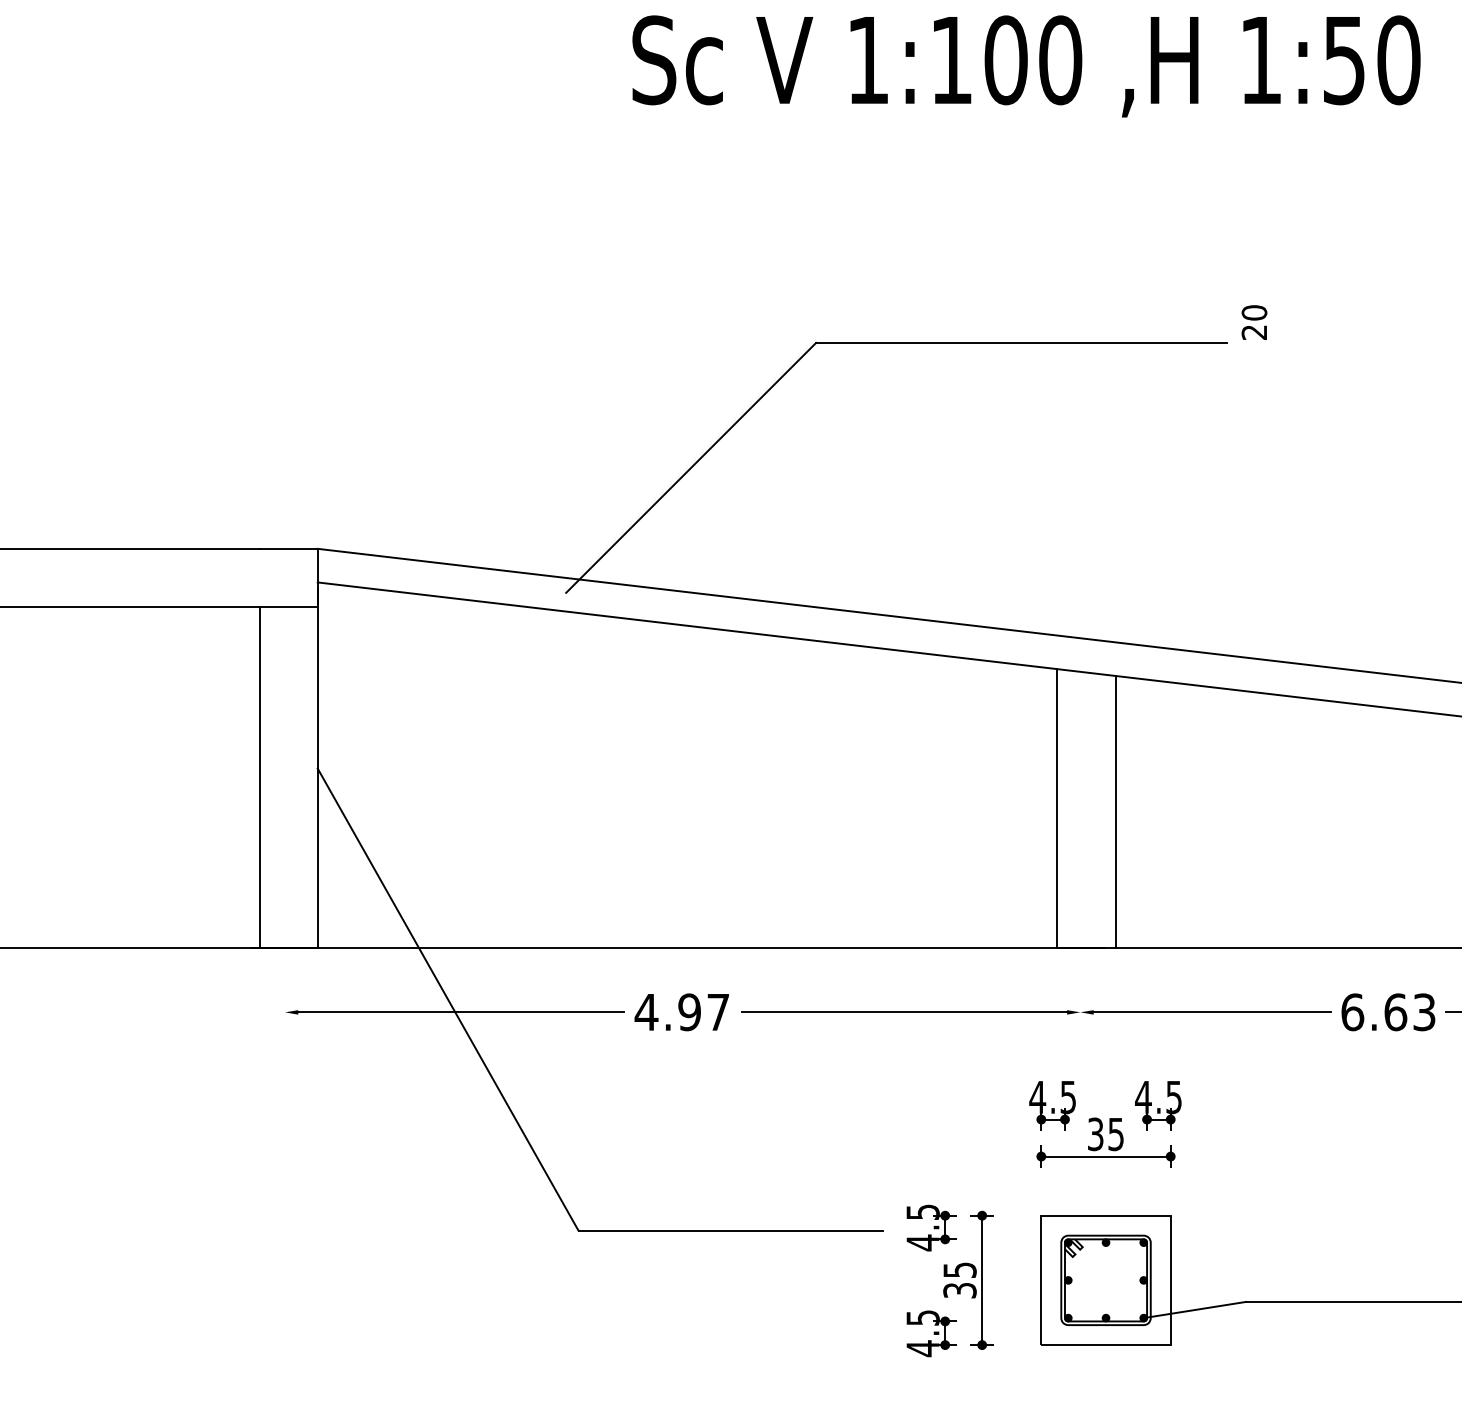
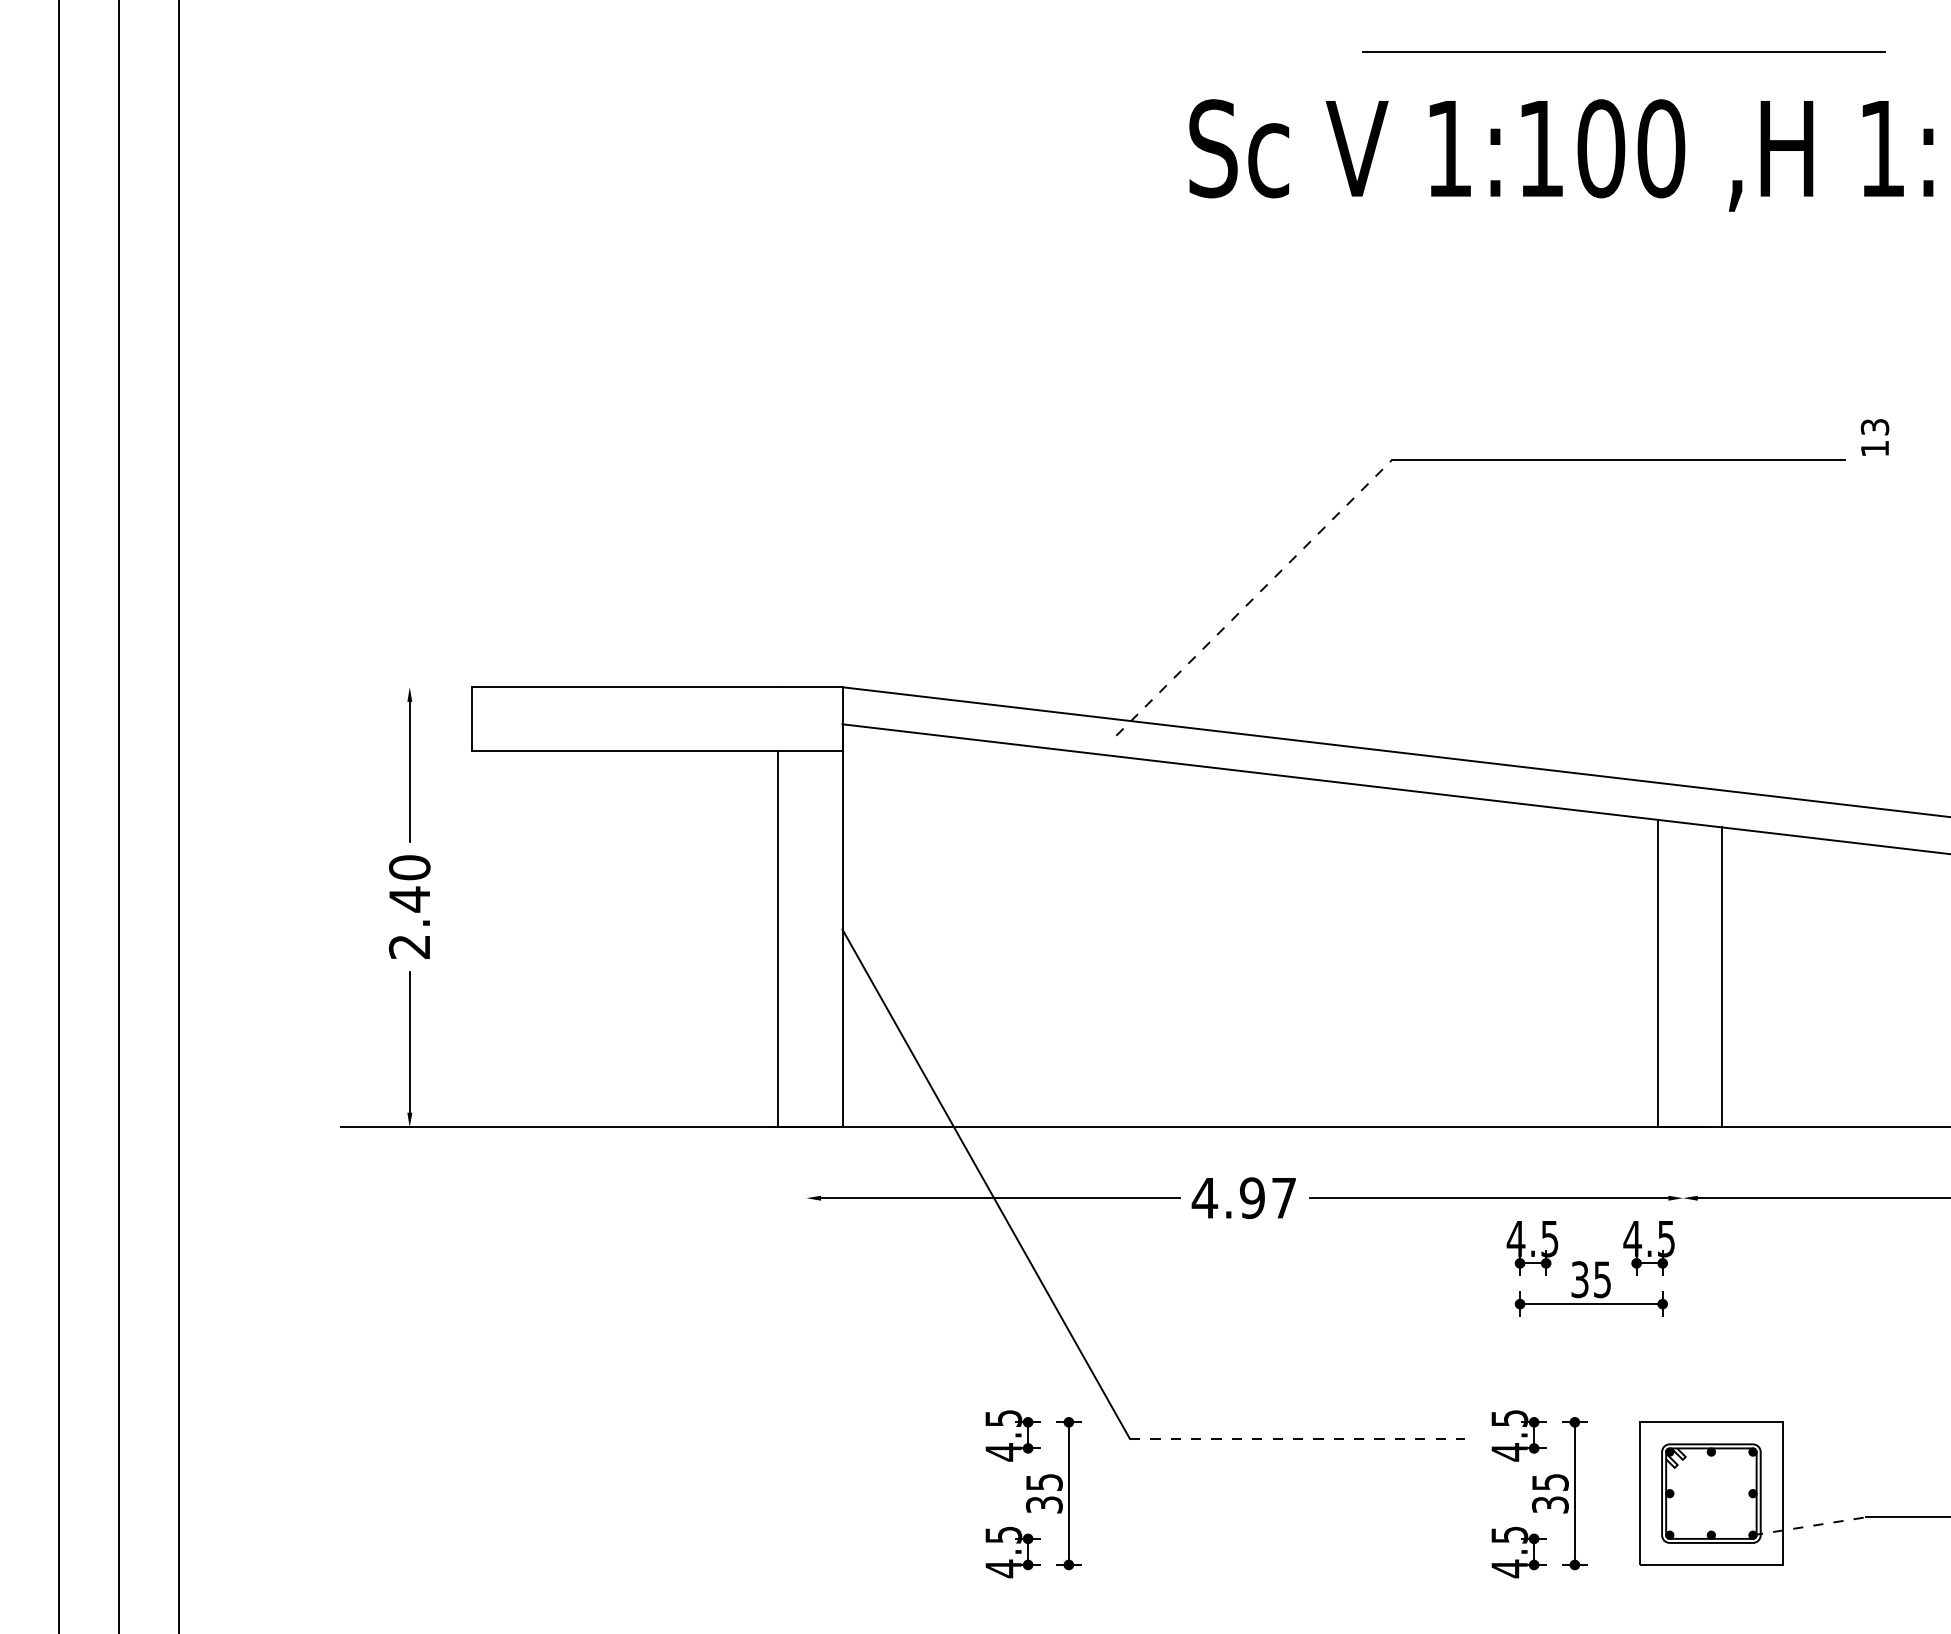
text: (1254, 322) -> (1874, 437), 20 -> 13
line: (691, 468) -> (1254, 598), solid -> dashed
part: (1105, 1124) -> (1590, 1268), moved
line: (730, 1230) -> (1297, 1438), solid -> dashed
part: (491, 1281) -> (1033, 1494), added
line: (1195, 1310) -> (1809, 1526), solid -> dashed

